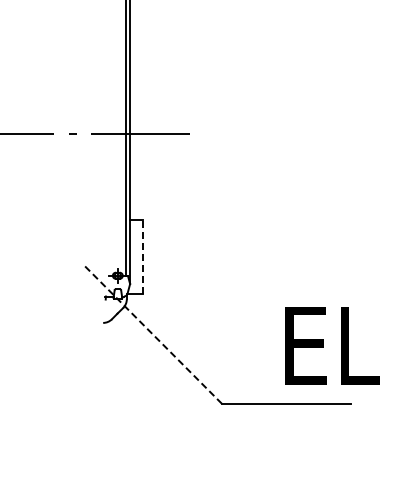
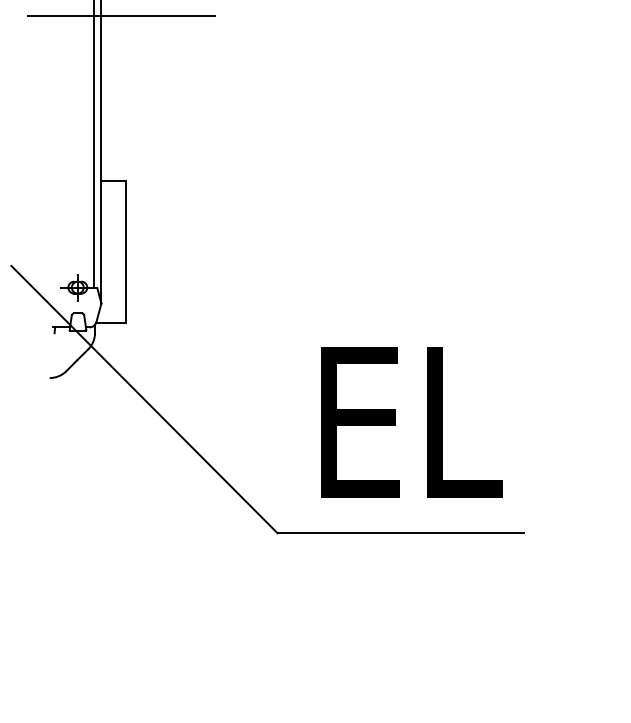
line: (143, 257) -> (127, 252), dashed -> solid
line: (152, 333) -> (144, 398), dashed -> solid
text: (332, 345) -> (410, 421), moved

